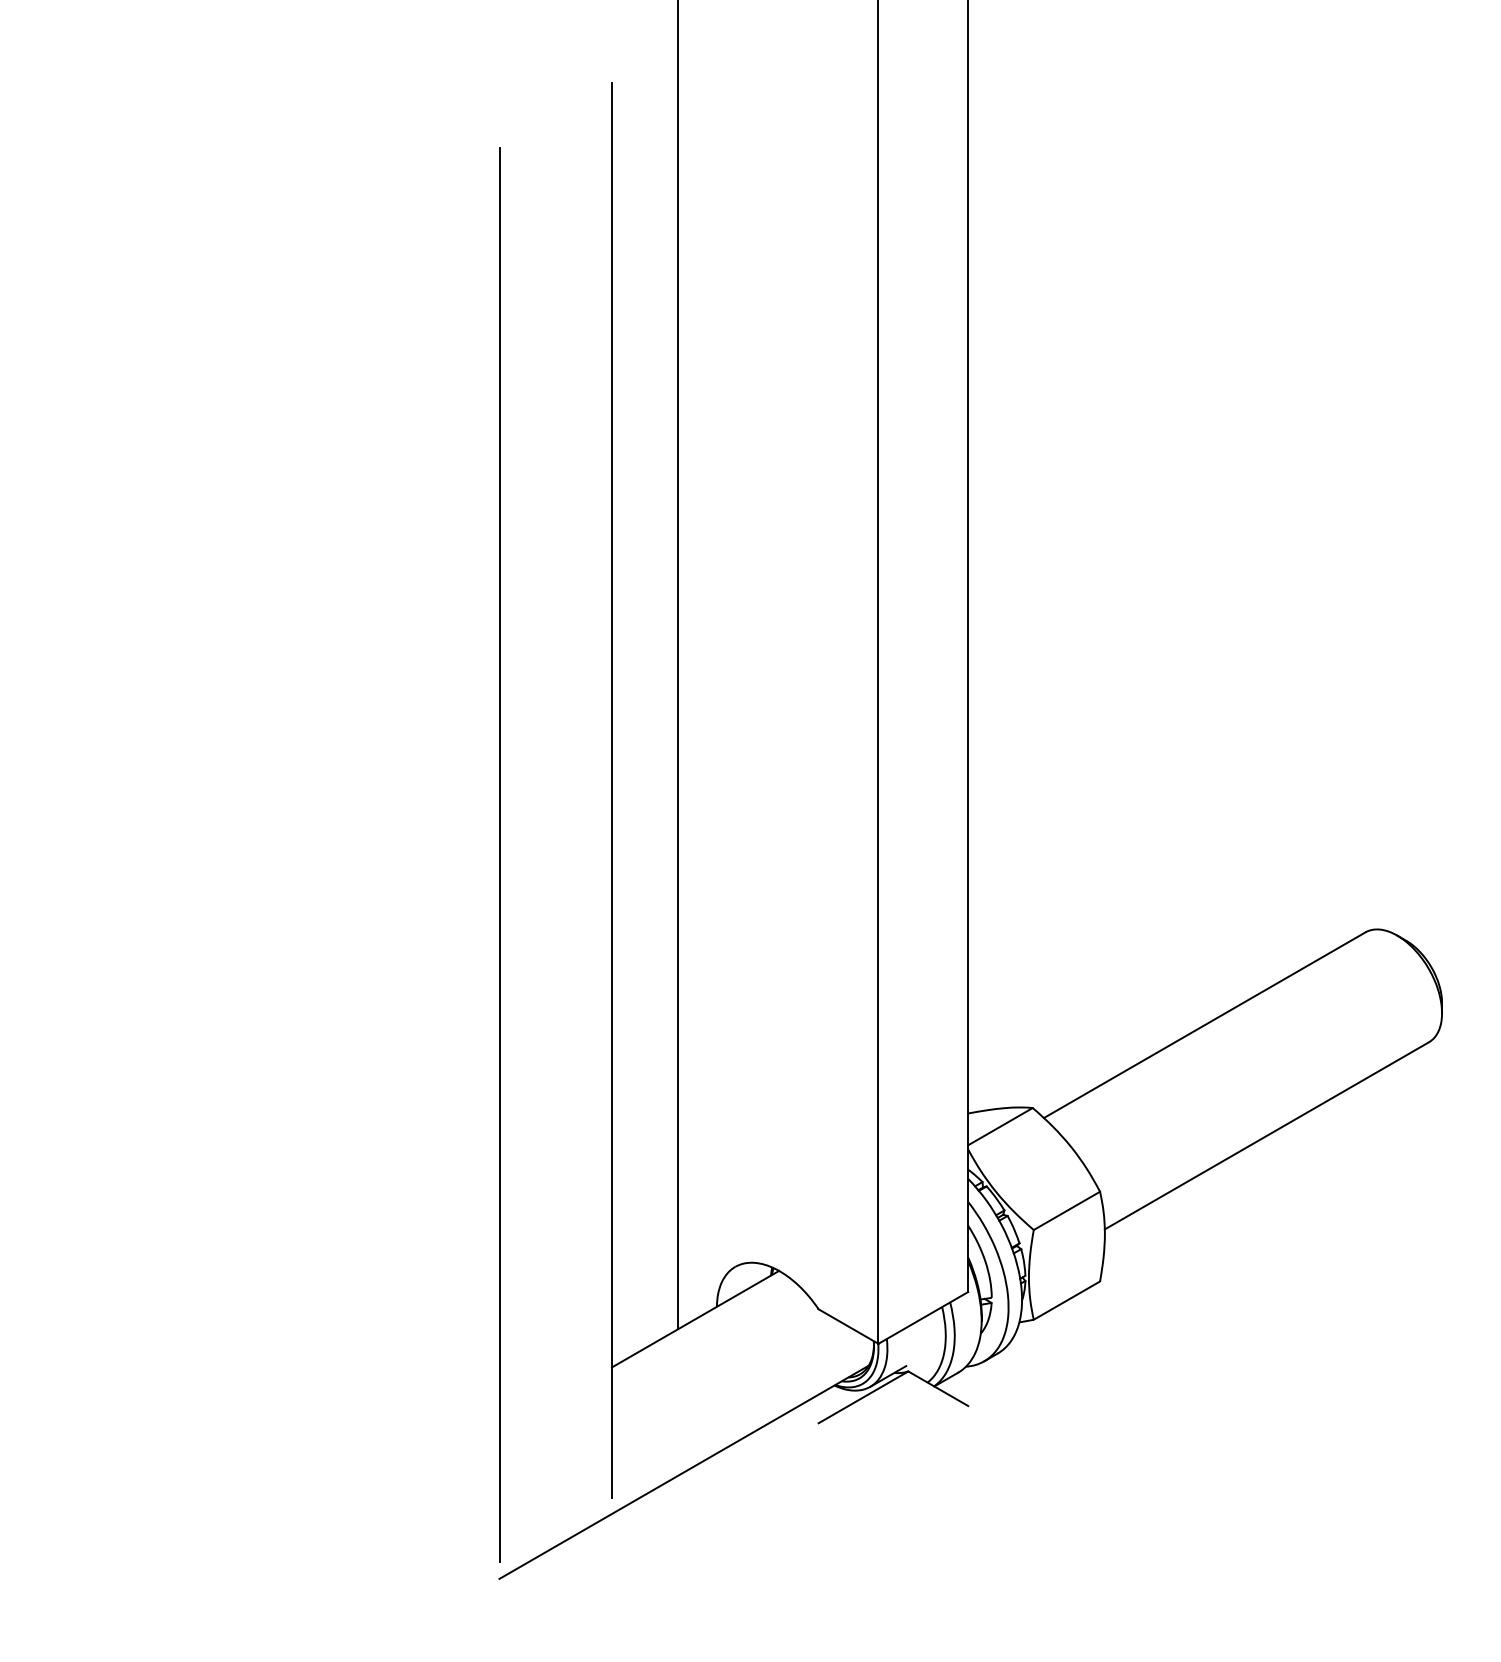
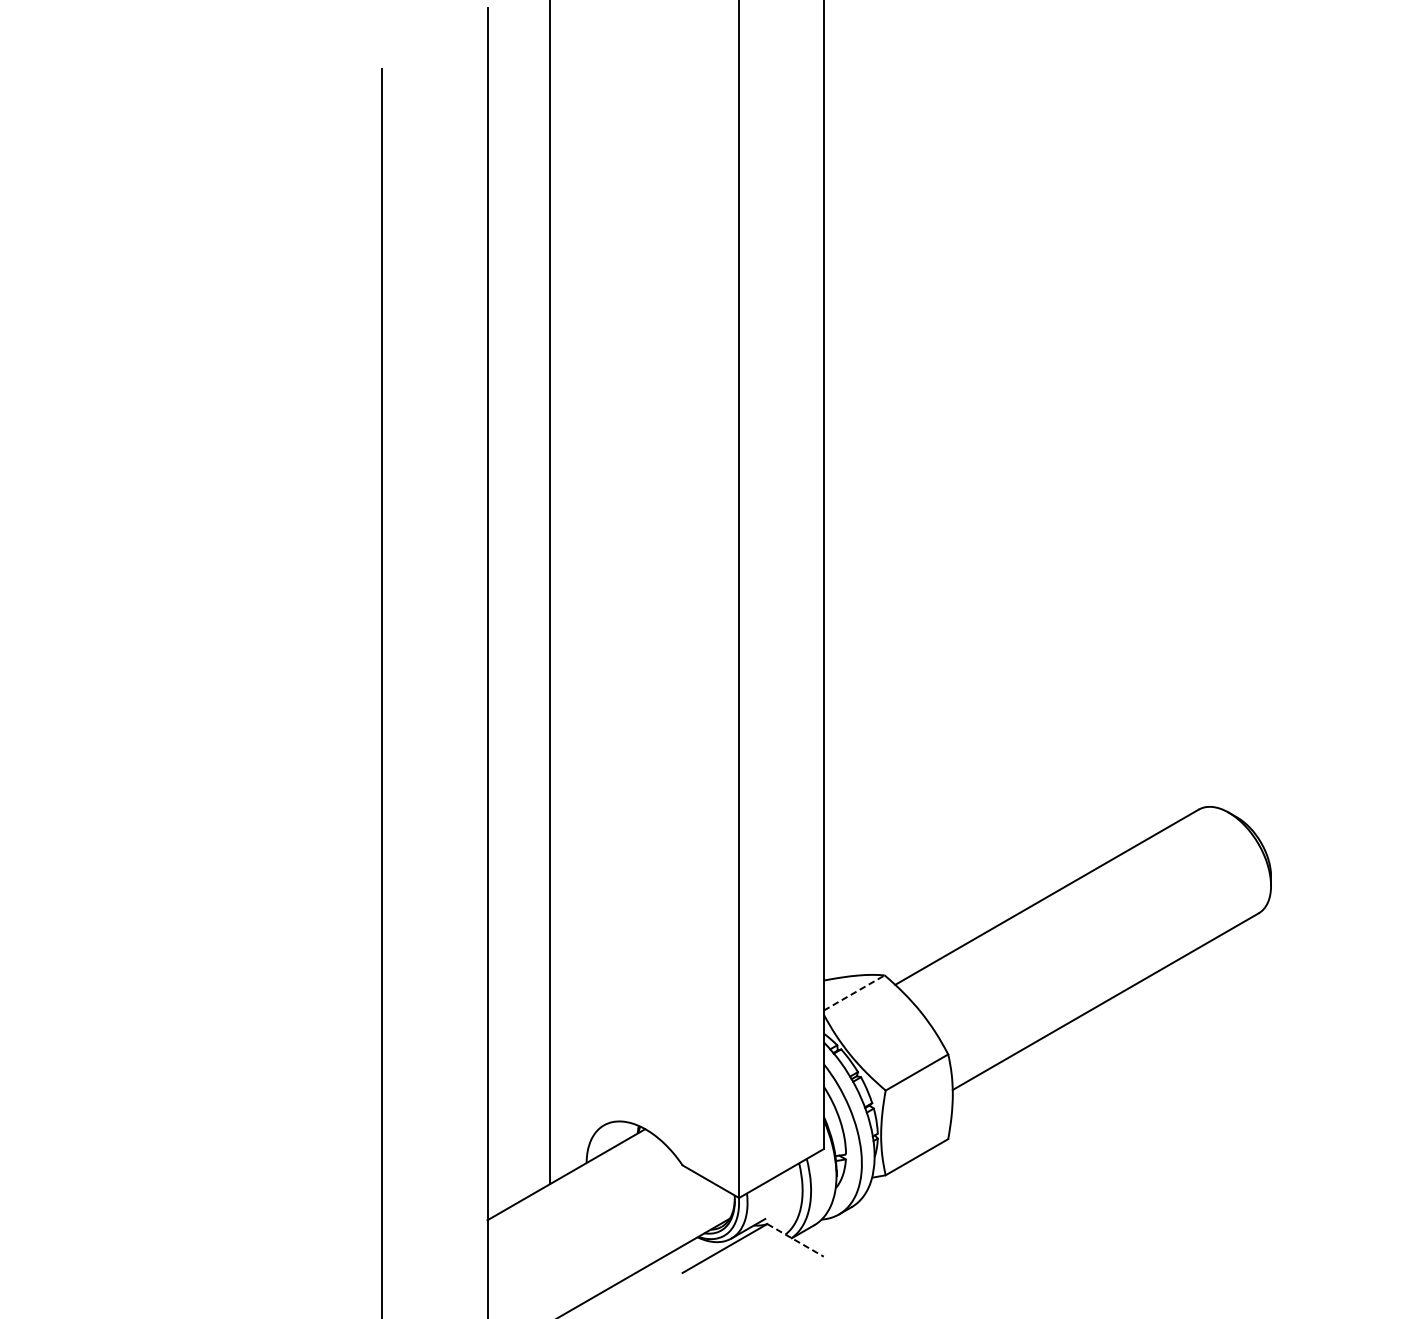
line: (1000, 1126) -> (854, 992), solid -> dashed
line: (938, 1388) -> (795, 1240), solid -> dashed

